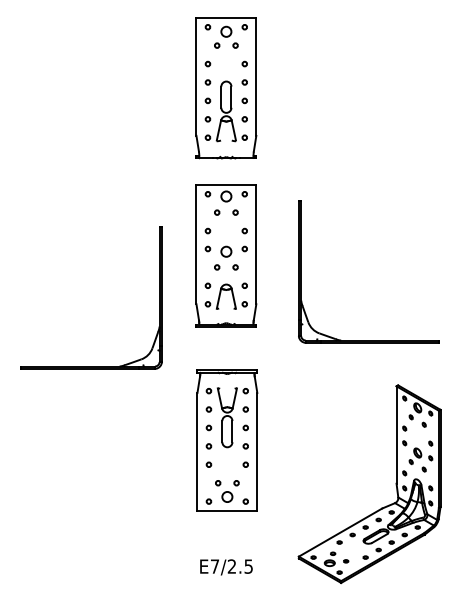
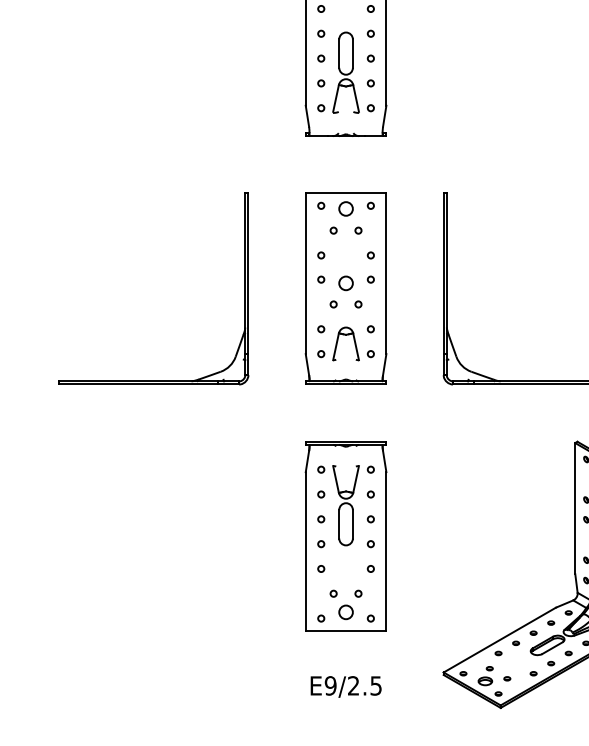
part: (226, 255) -> (346, 288), moved
part: (159, 297) -> (245, 288), moved
part: (227, 440) -> (346, 536), moved
text: (214, 566) -> (330, 685), E7/2.5 -> E9/2.5

